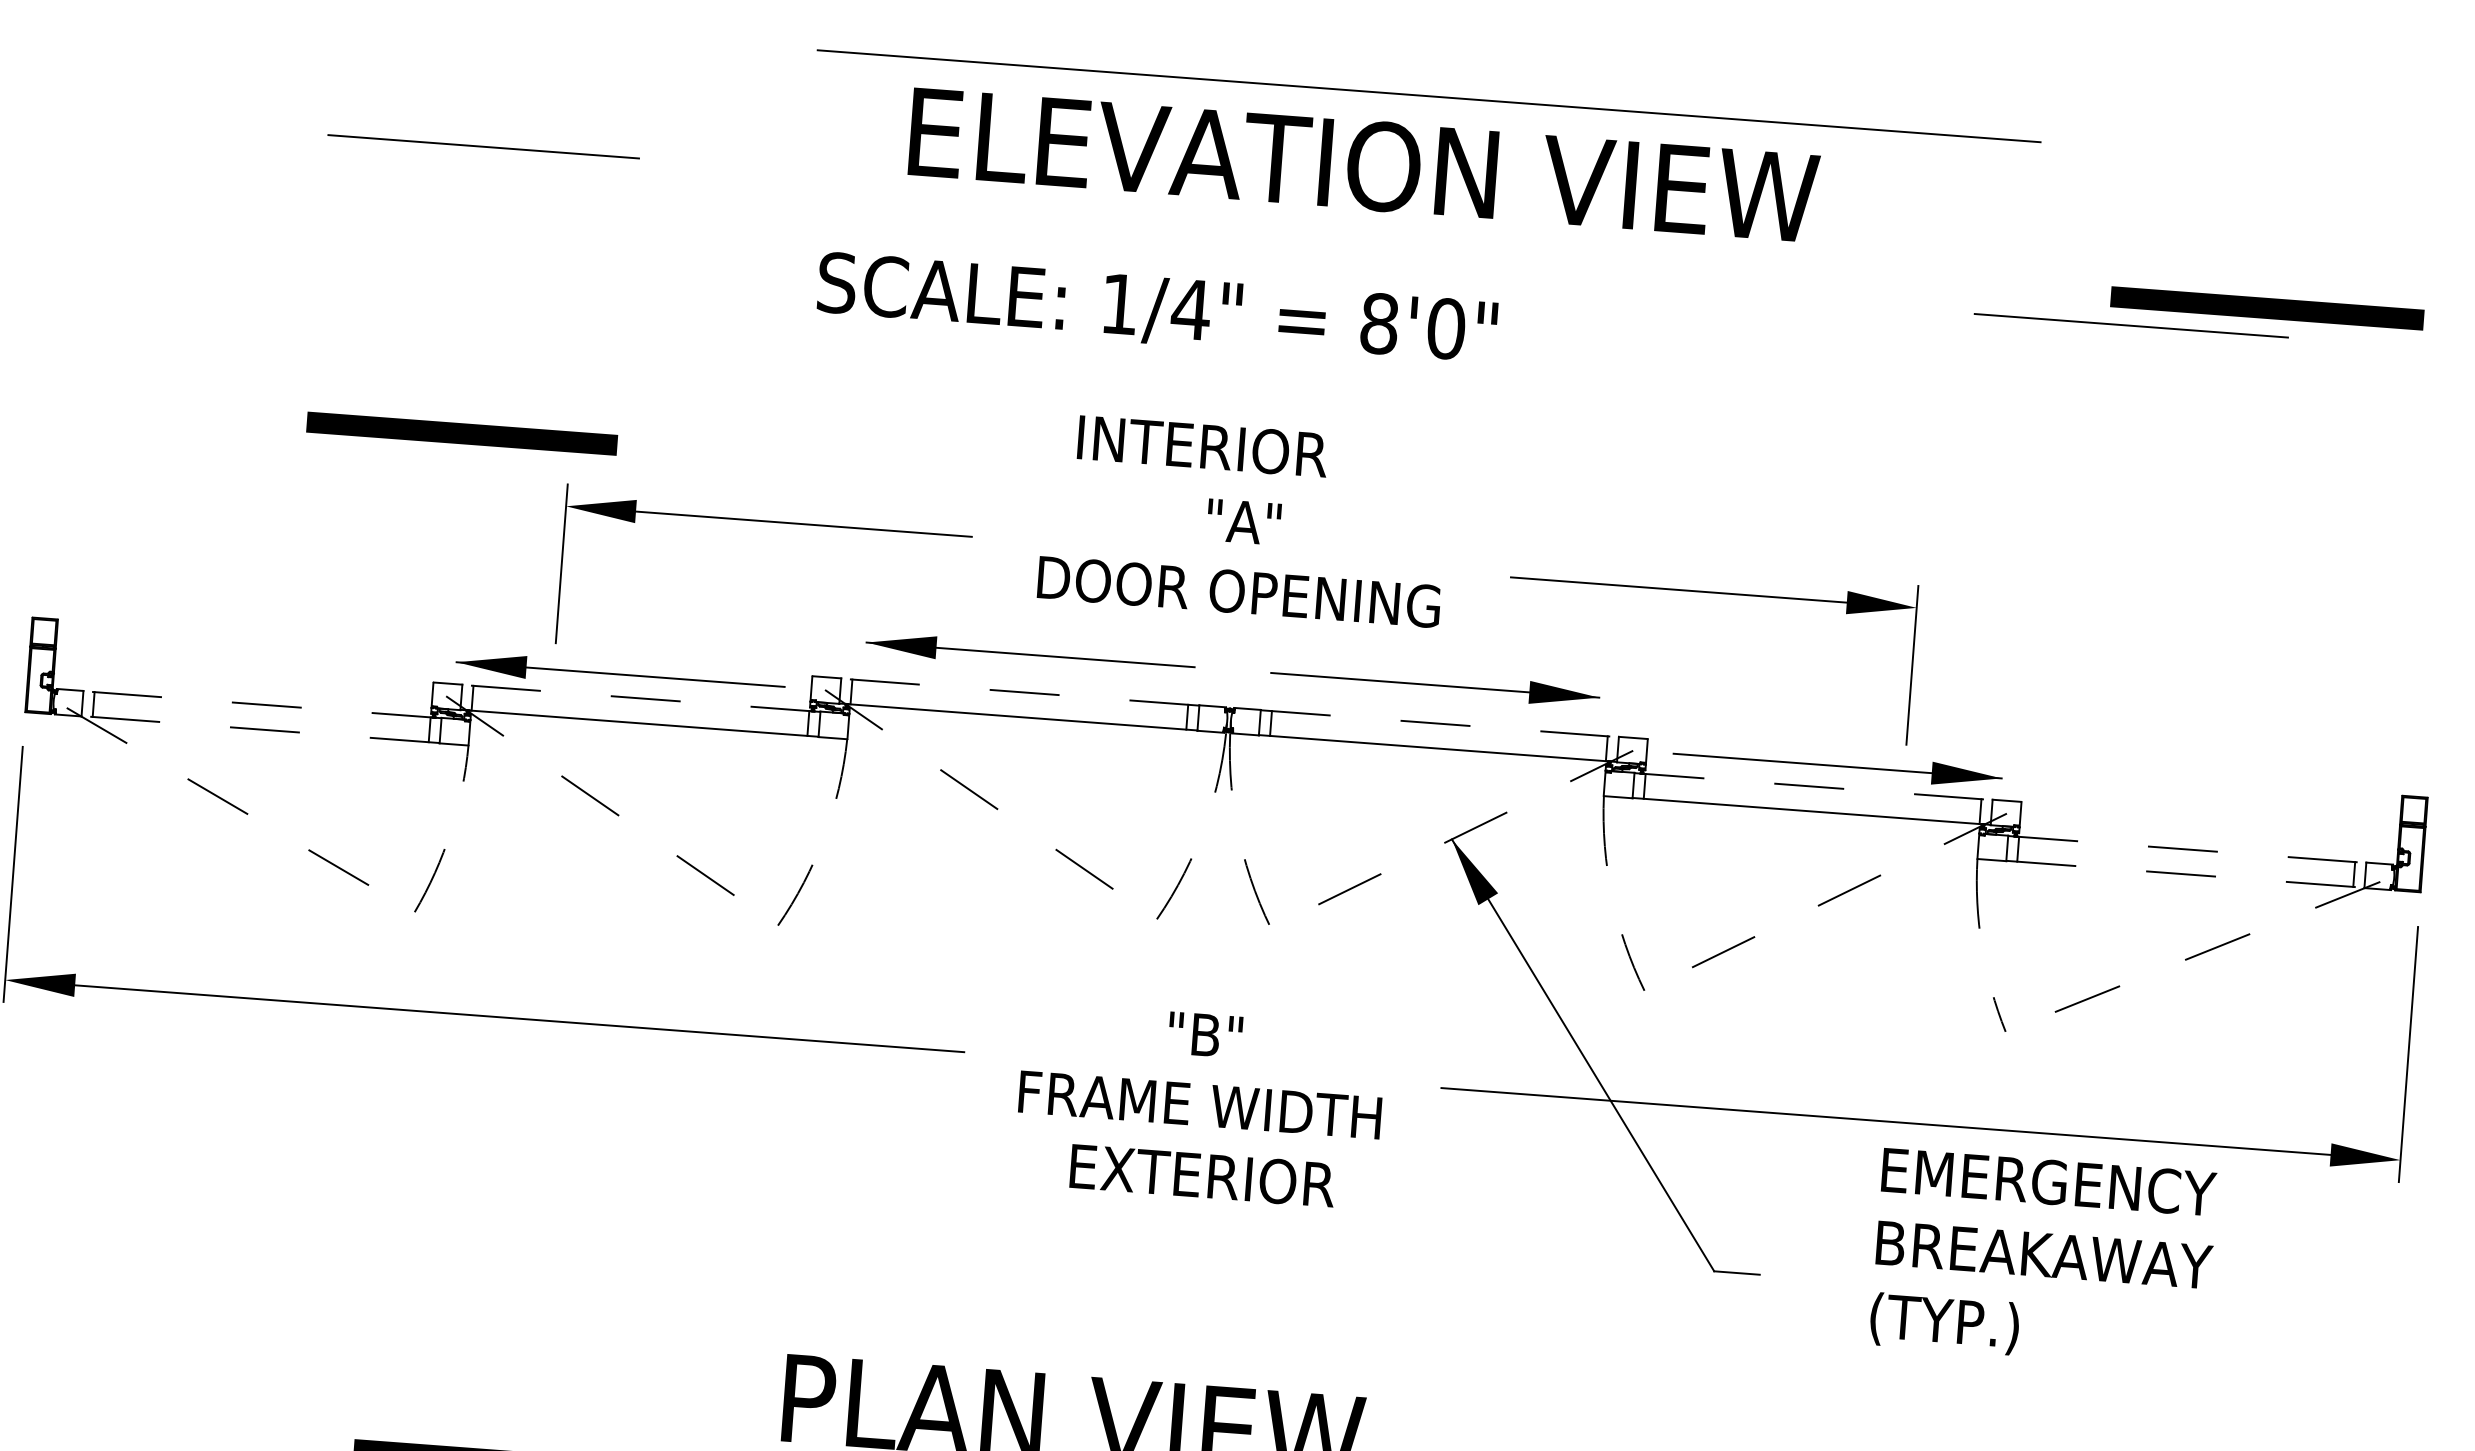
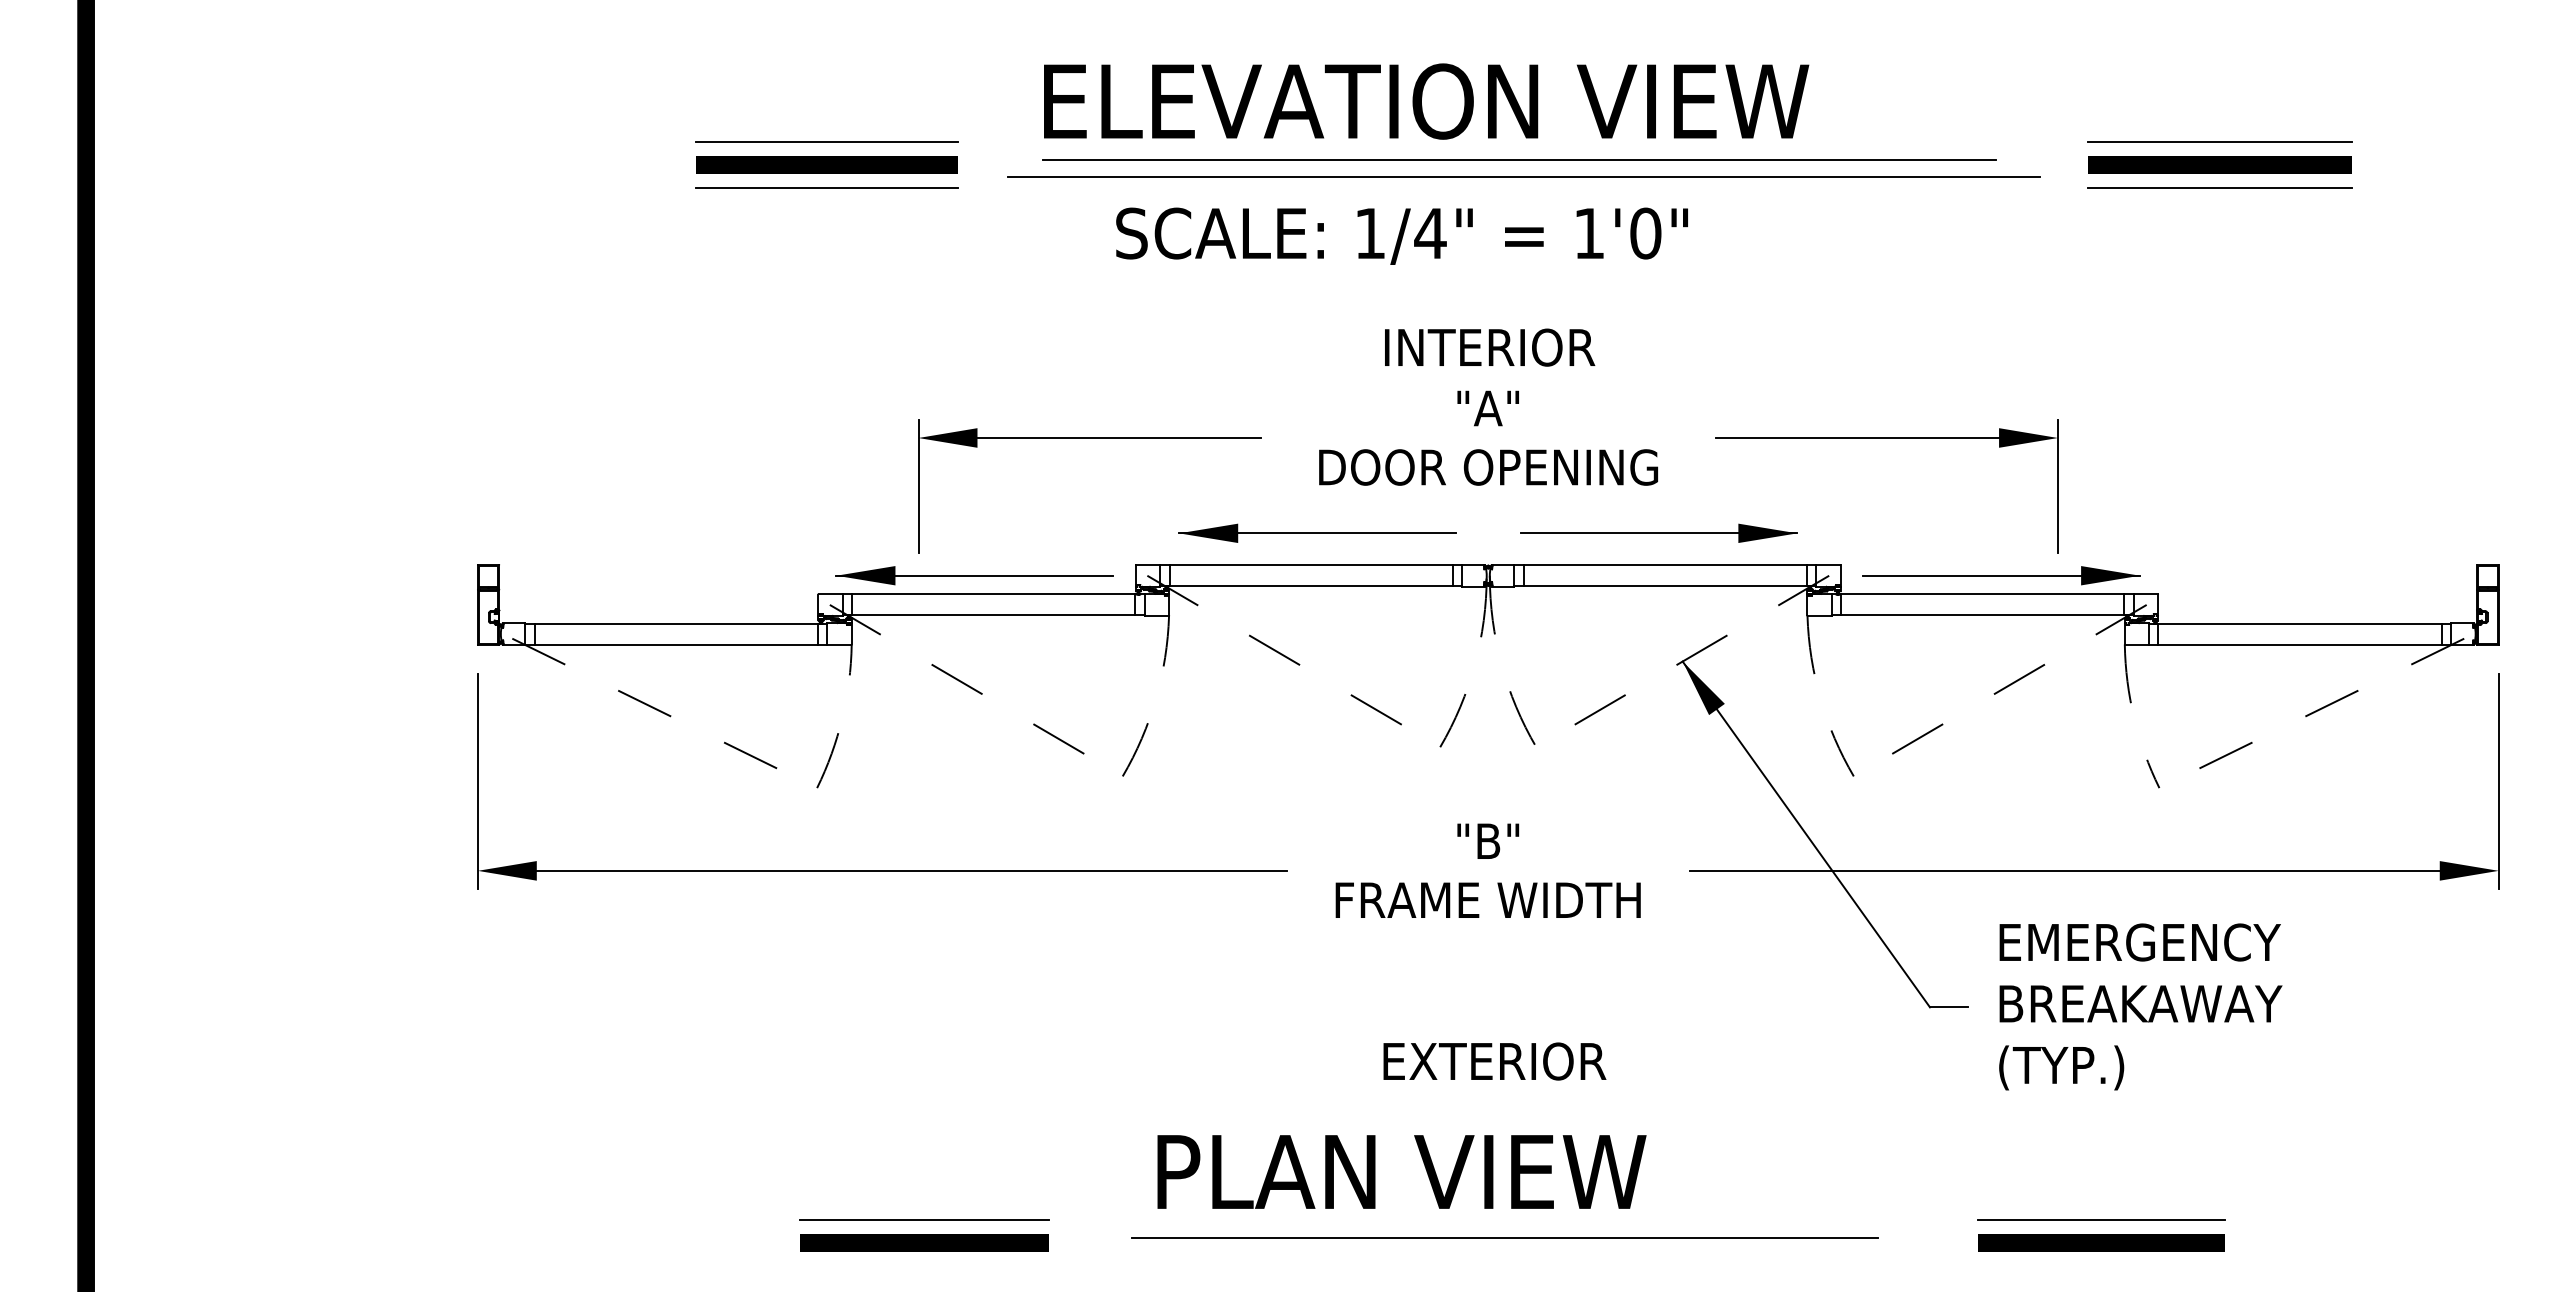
line: (1428, 96) -> (1523, 176), moved
text: (1364, 165) -> (1426, 101), moved
line: (479, 201) -> (826, 187), added
line: (1303, 230) -> (1519, 160), added
line: (2135, 270) -> (2220, 141), added
line: (2266, 308) -> (2219, 164), moved
text: (1379, 323) -> (1589, 233), 8'0" -> 1'0"
line: (461, 433) -> (826, 164), moved
text: (1203, 446) -> (1490, 347), moved
line: (1019, 692) -> (1310, 565), dashed -> solid
line: (641, 698) -> (993, 594), dashed -> solid
line: (261, 704) -> (675, 623), dashed -> solid
line: (1440, 723) -> (1665, 565), dashed -> solid
line: (259, 729) -> (675, 644), dashed -> solid
line: (1814, 786) -> (1983, 594), dashed -> solid
line: (2187, 849) -> (2300, 623), dashed -> solid
line: (2185, 874) -> (2300, 644), dashed -> solid
text: (1202, 1175) -> (1494, 1061), moved
text: (2043, 1258) -> (2140, 1006), moved
line: (502, 1433) -> (923, 1219), added

